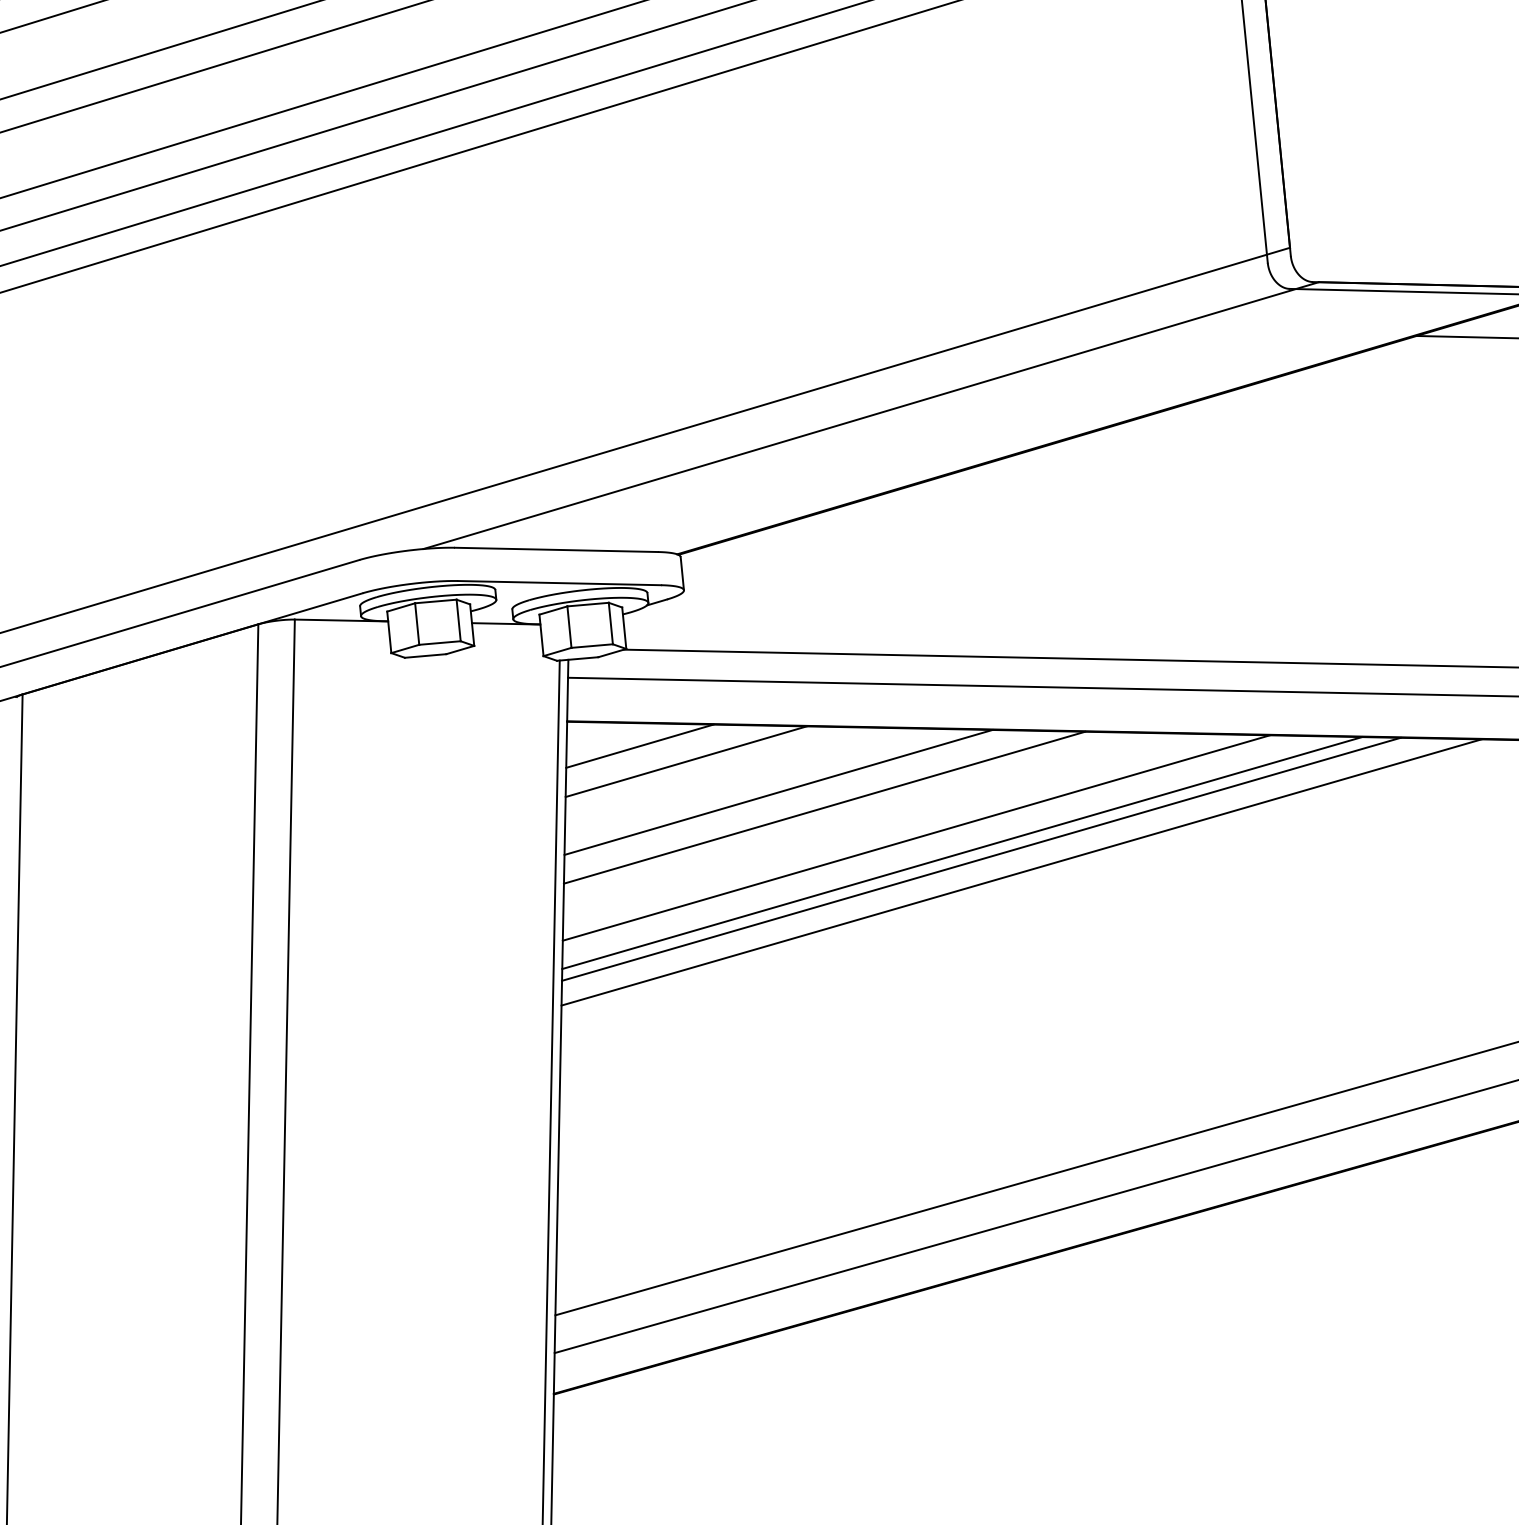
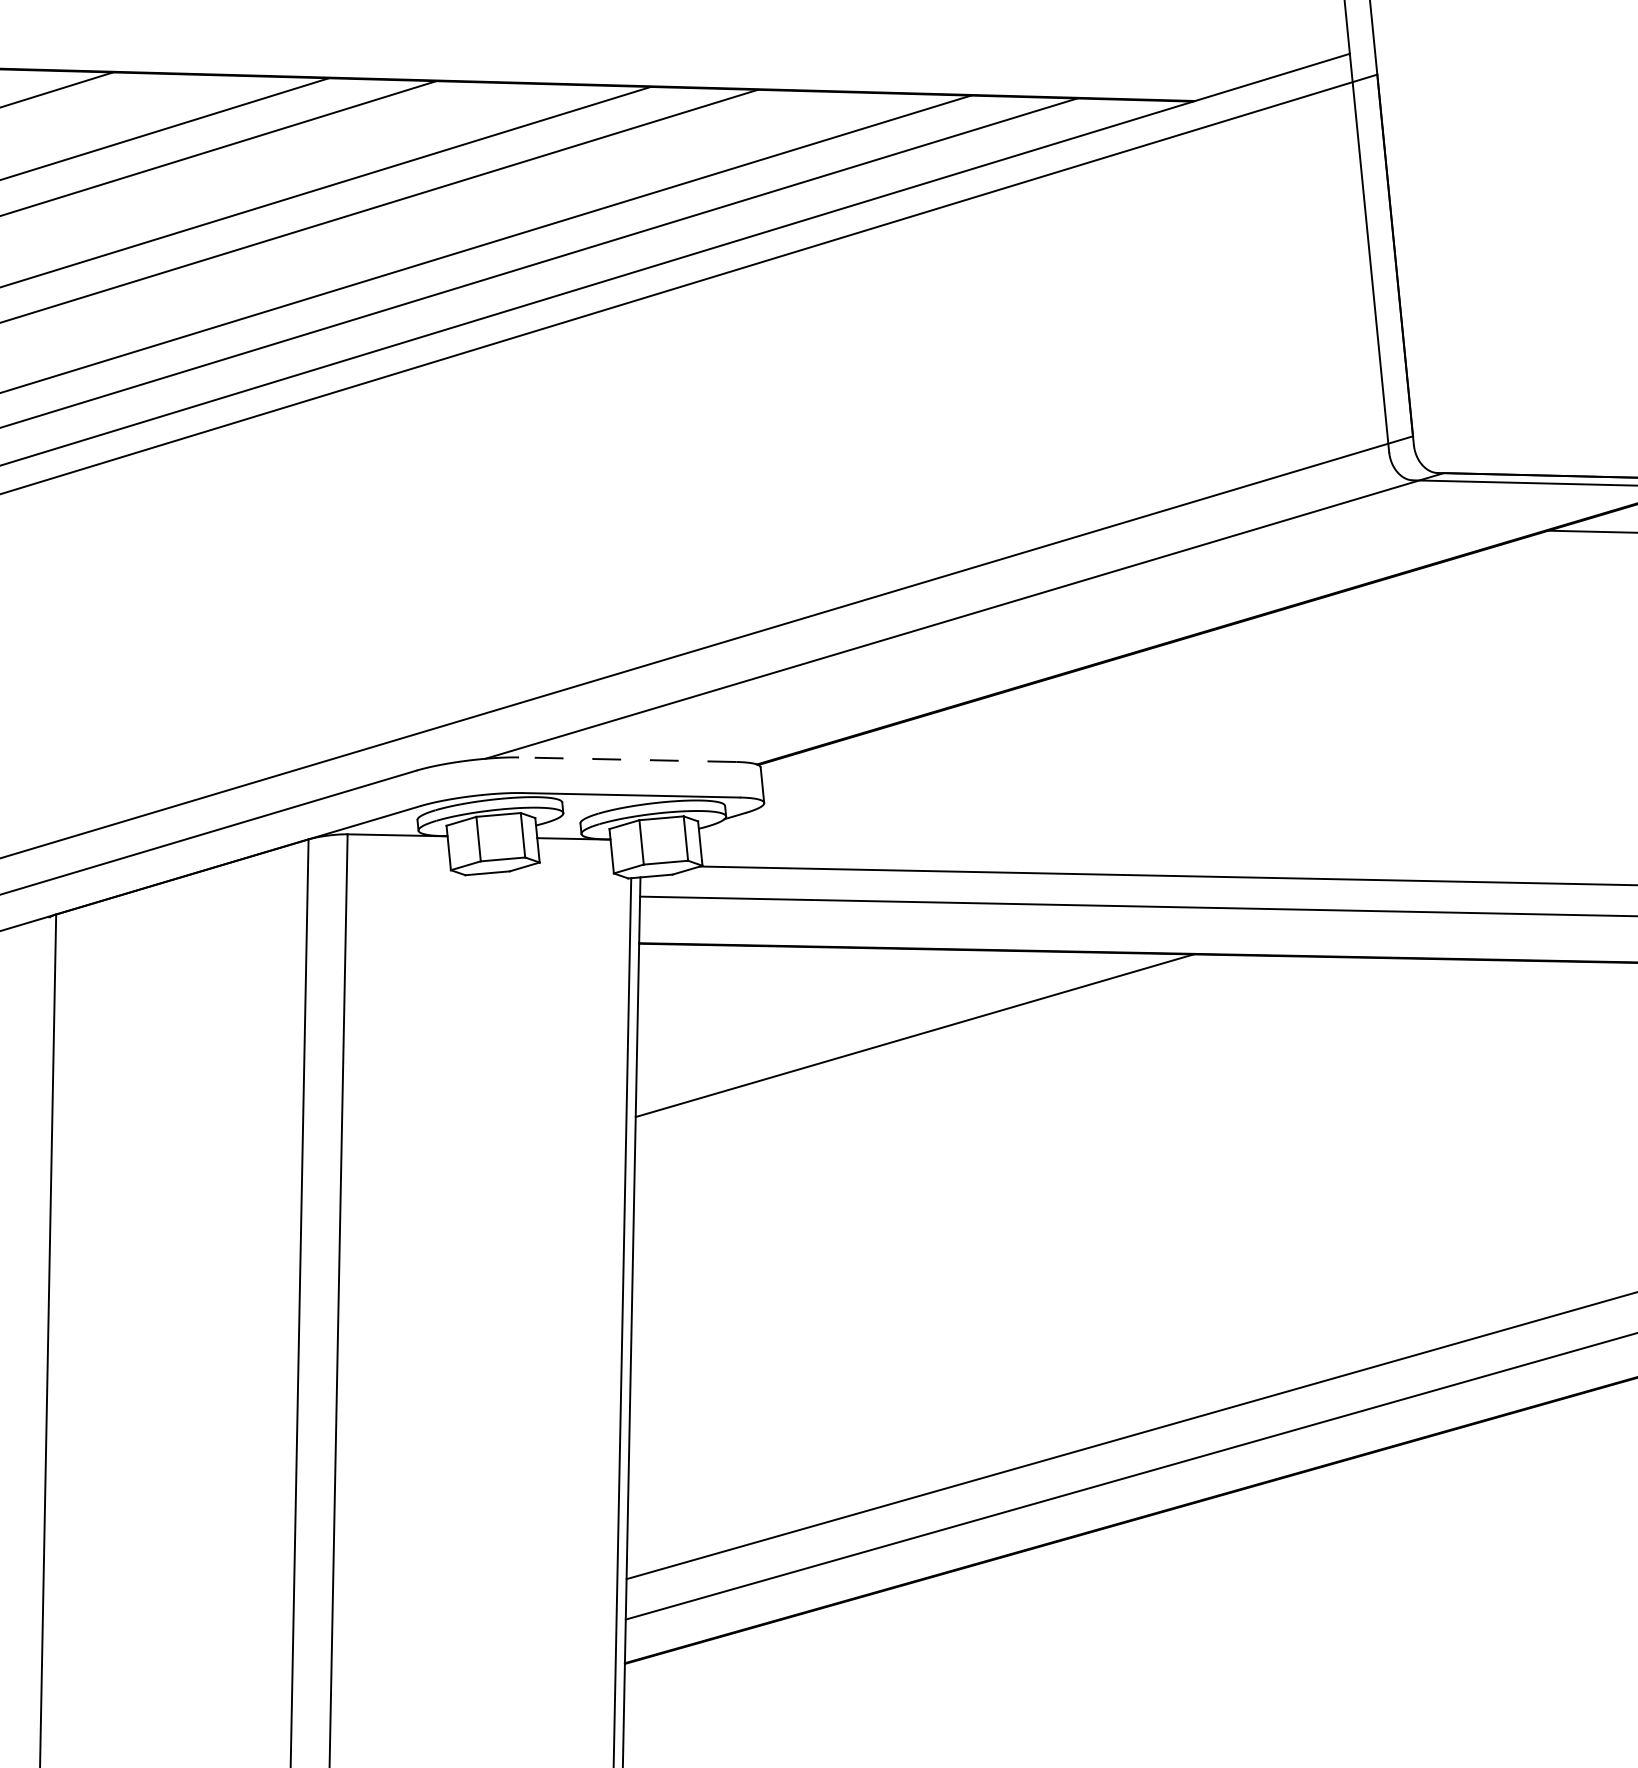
line: (556, 549) -> (627, 759), solid -> dashed
line: (639, 745) -> (716, 969), removed
line: (686, 761) -> (766, 986), removed
line: (778, 792) -> (865, 1019), removed
line: (915, 838) -> (1012, 1068), removed
line: (961, 853) -> (1061, 1084), removed
line: (981, 858) -> (1082, 1090), removed
line: (1021, 871) -> (1125, 1104), removed

